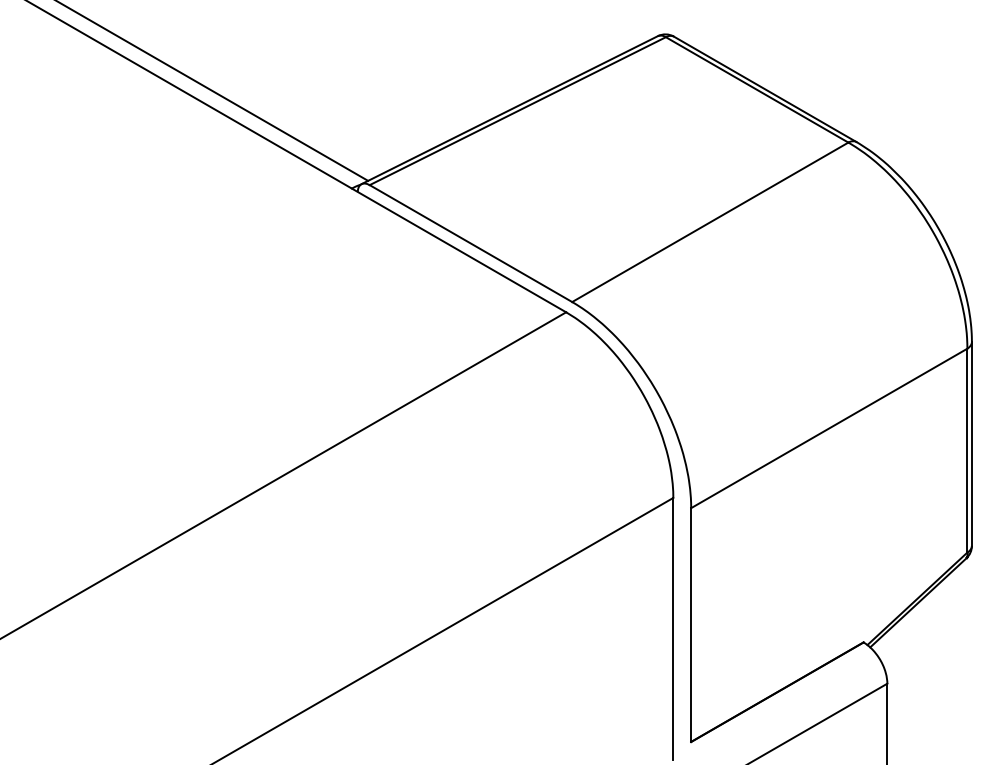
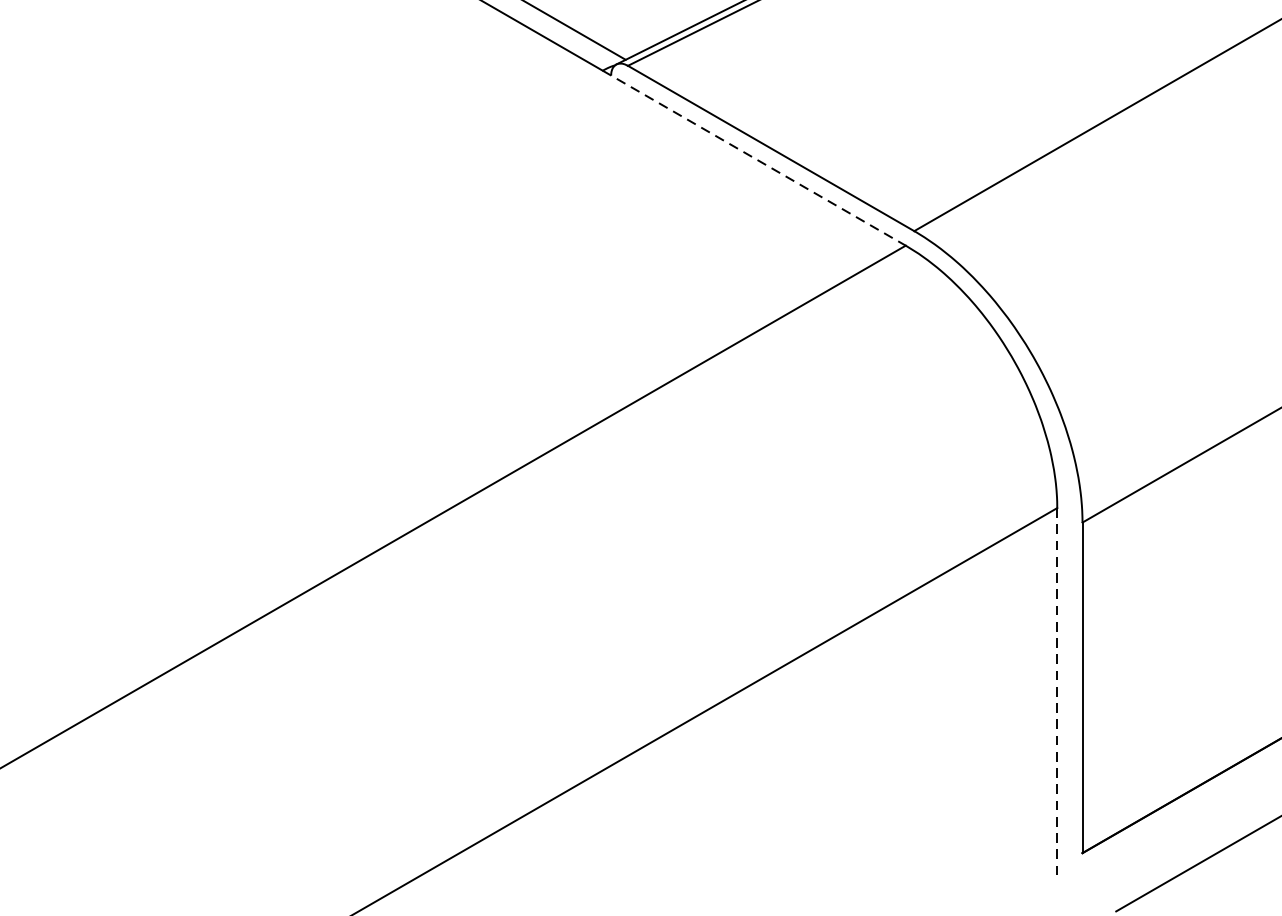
line: (459, 250) -> (754, 158), solid -> dashed
line: (673, 629) -> (1057, 694), solid -> dashed

